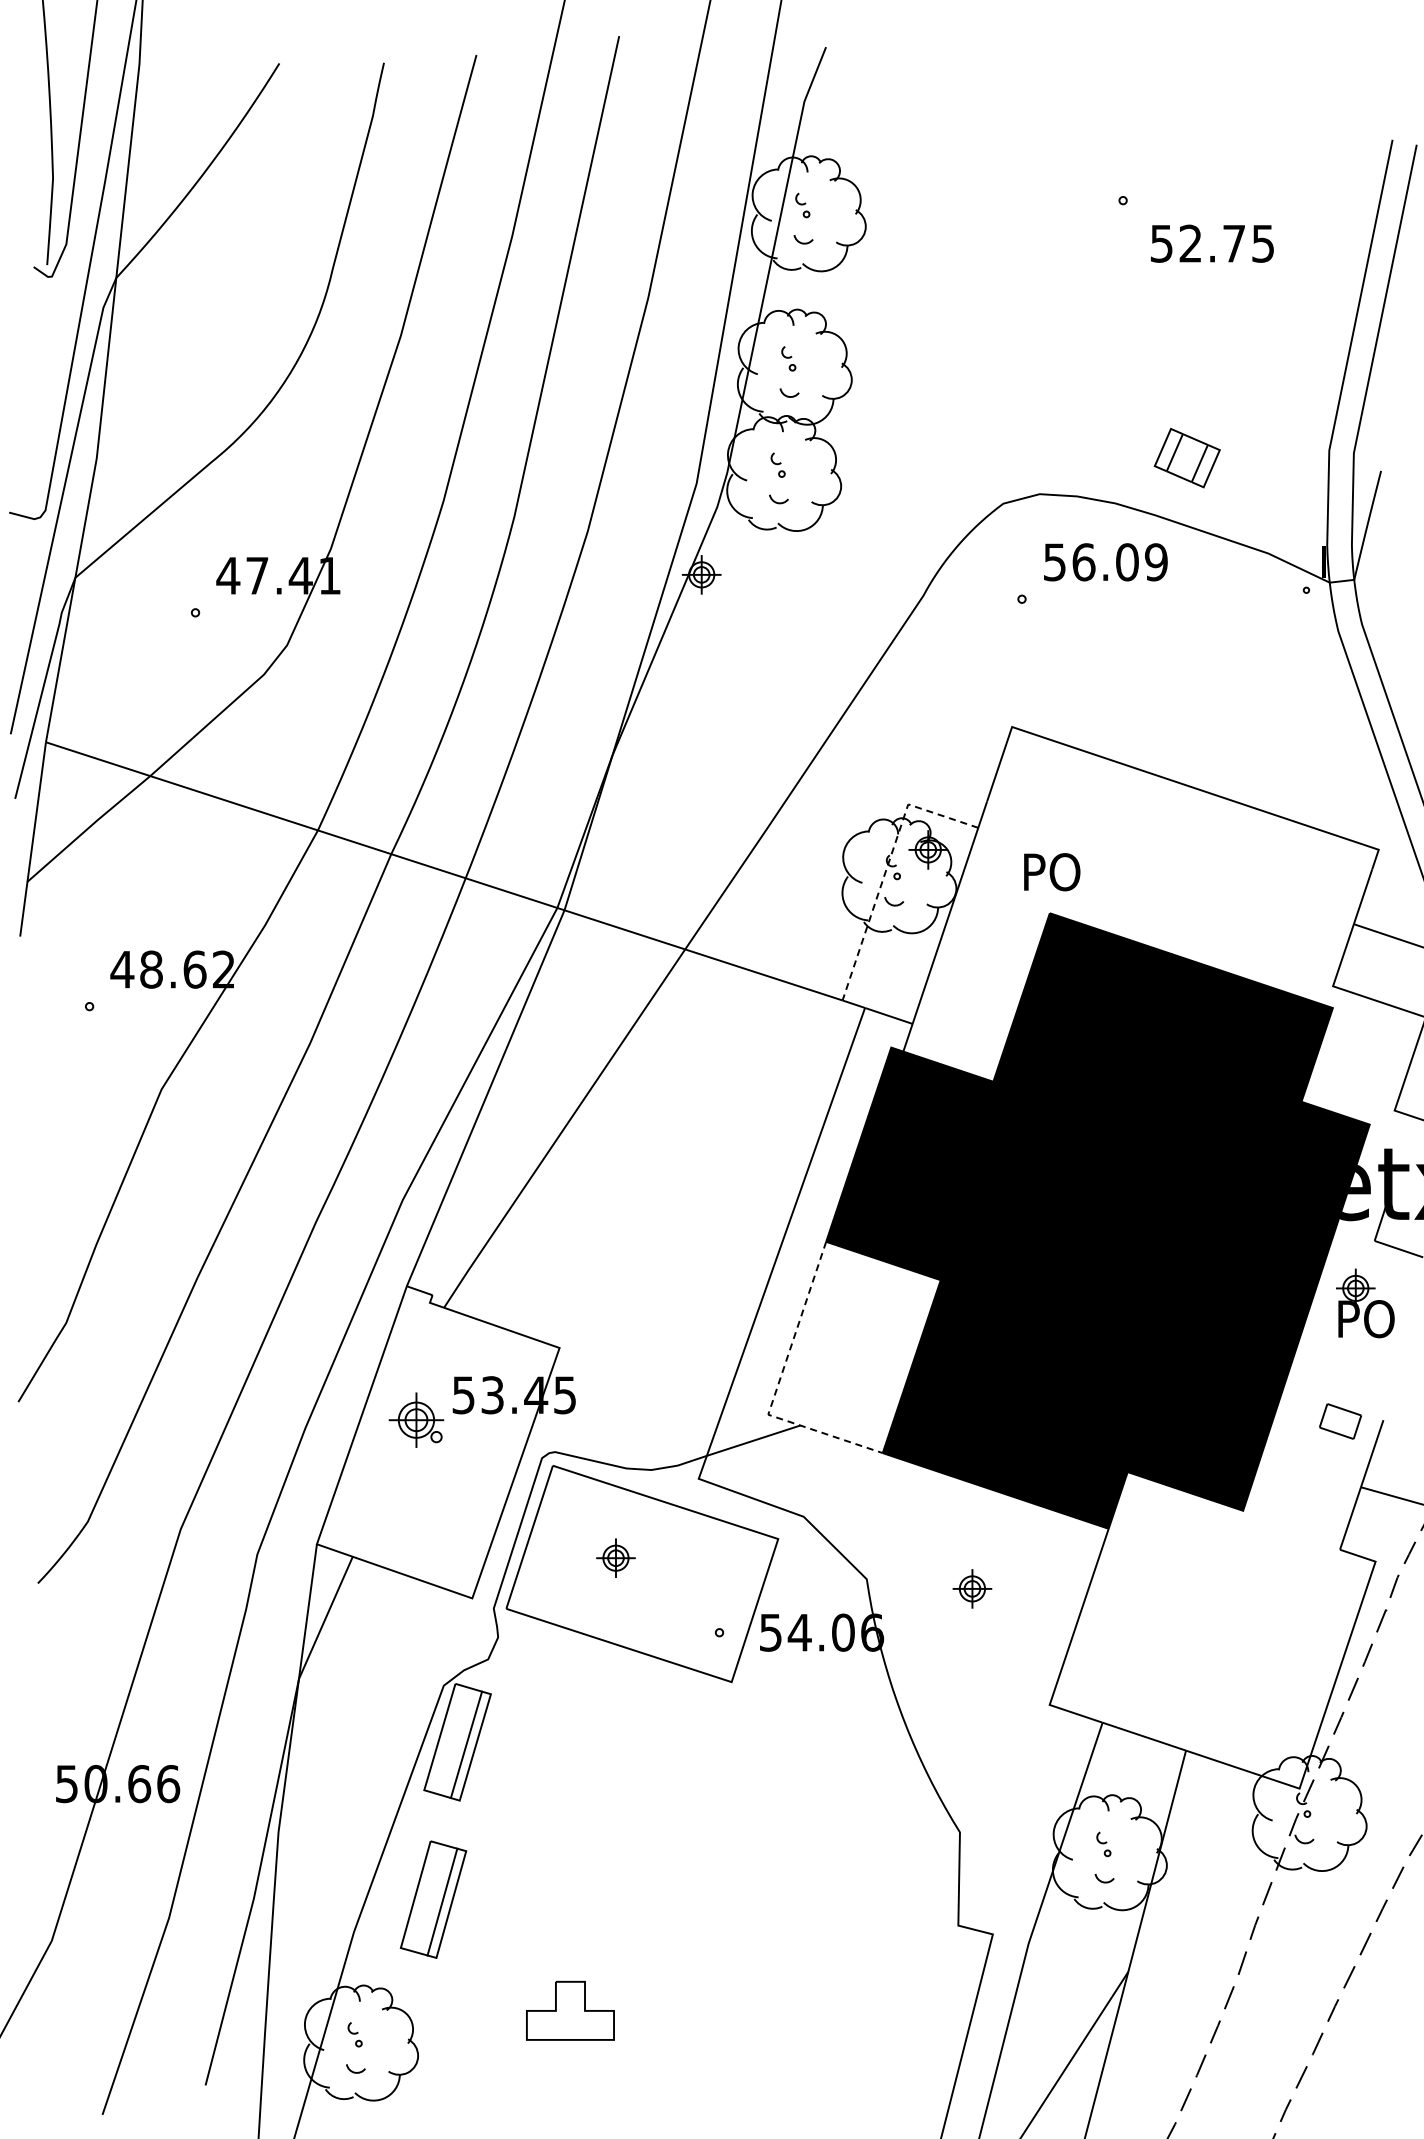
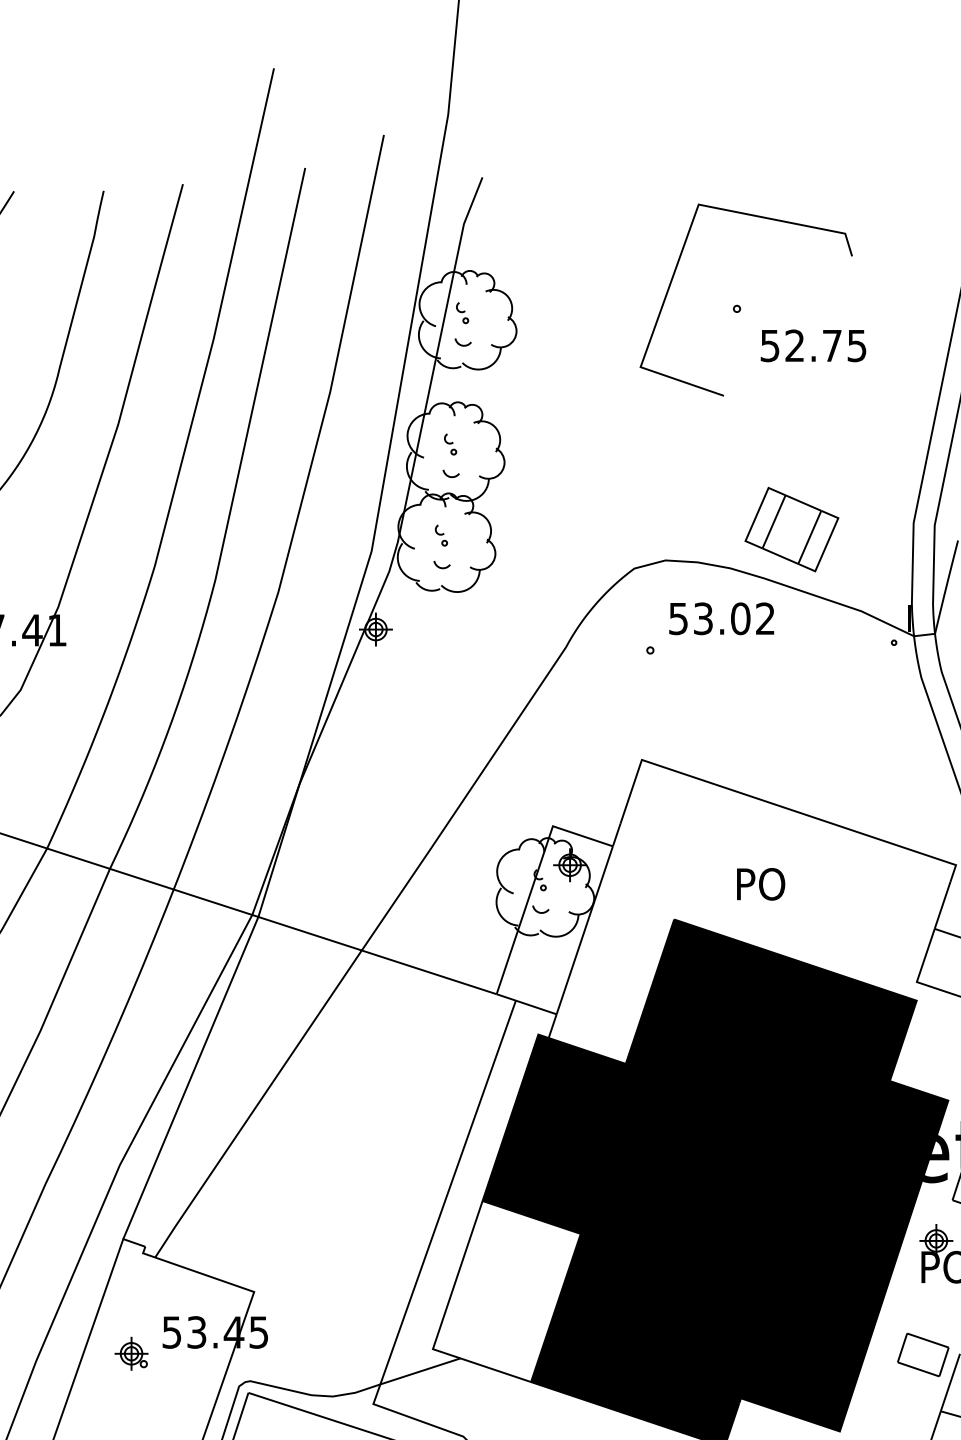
line: (1049, 163) -> (673, 277), added
part: (1187, 457) -> (792, 529), size x1.67
text: (1119, 562) -> (733, 618), 56.09 -> 53.02
line: (887, 866) -> (535, 879), dashed -> solid
text: (1052, 872) -> (761, 884), moved
line: (777, 1386) -> (440, 1324), dashed -> solid
part: (416, 1419) -> (131, 1353), size x0.71
part: (1340, 1421) -> (923, 1354), size x1.43

